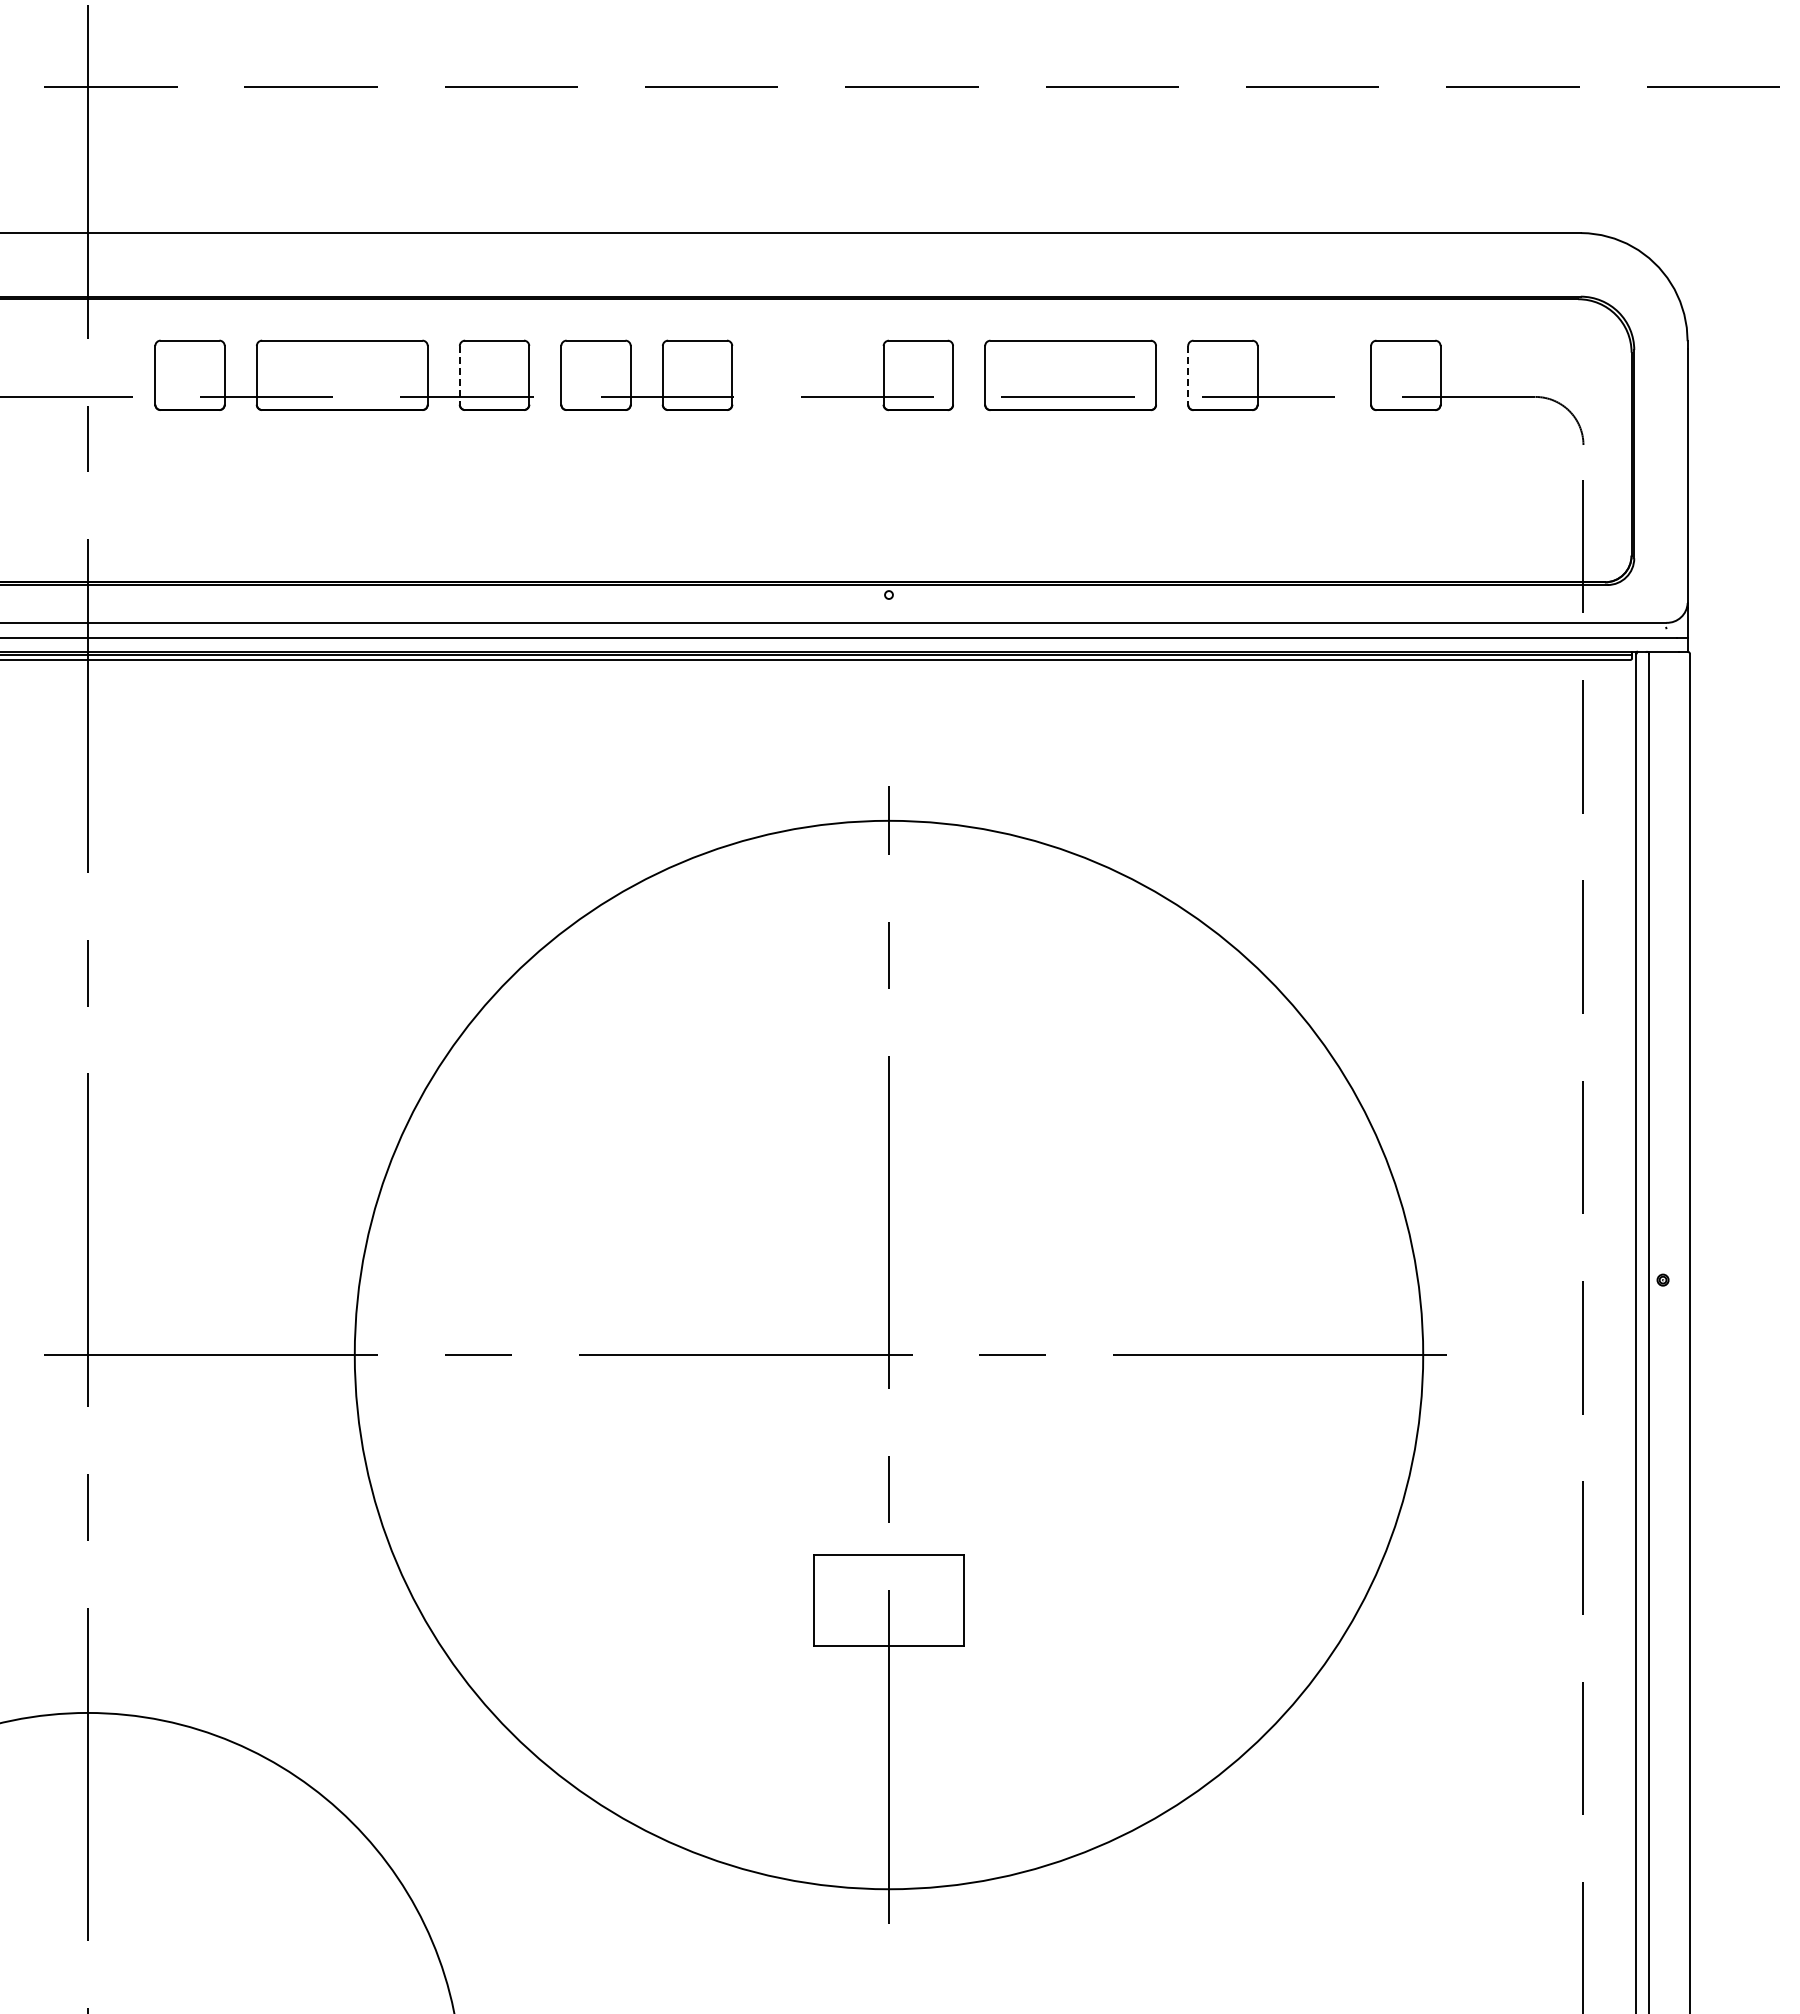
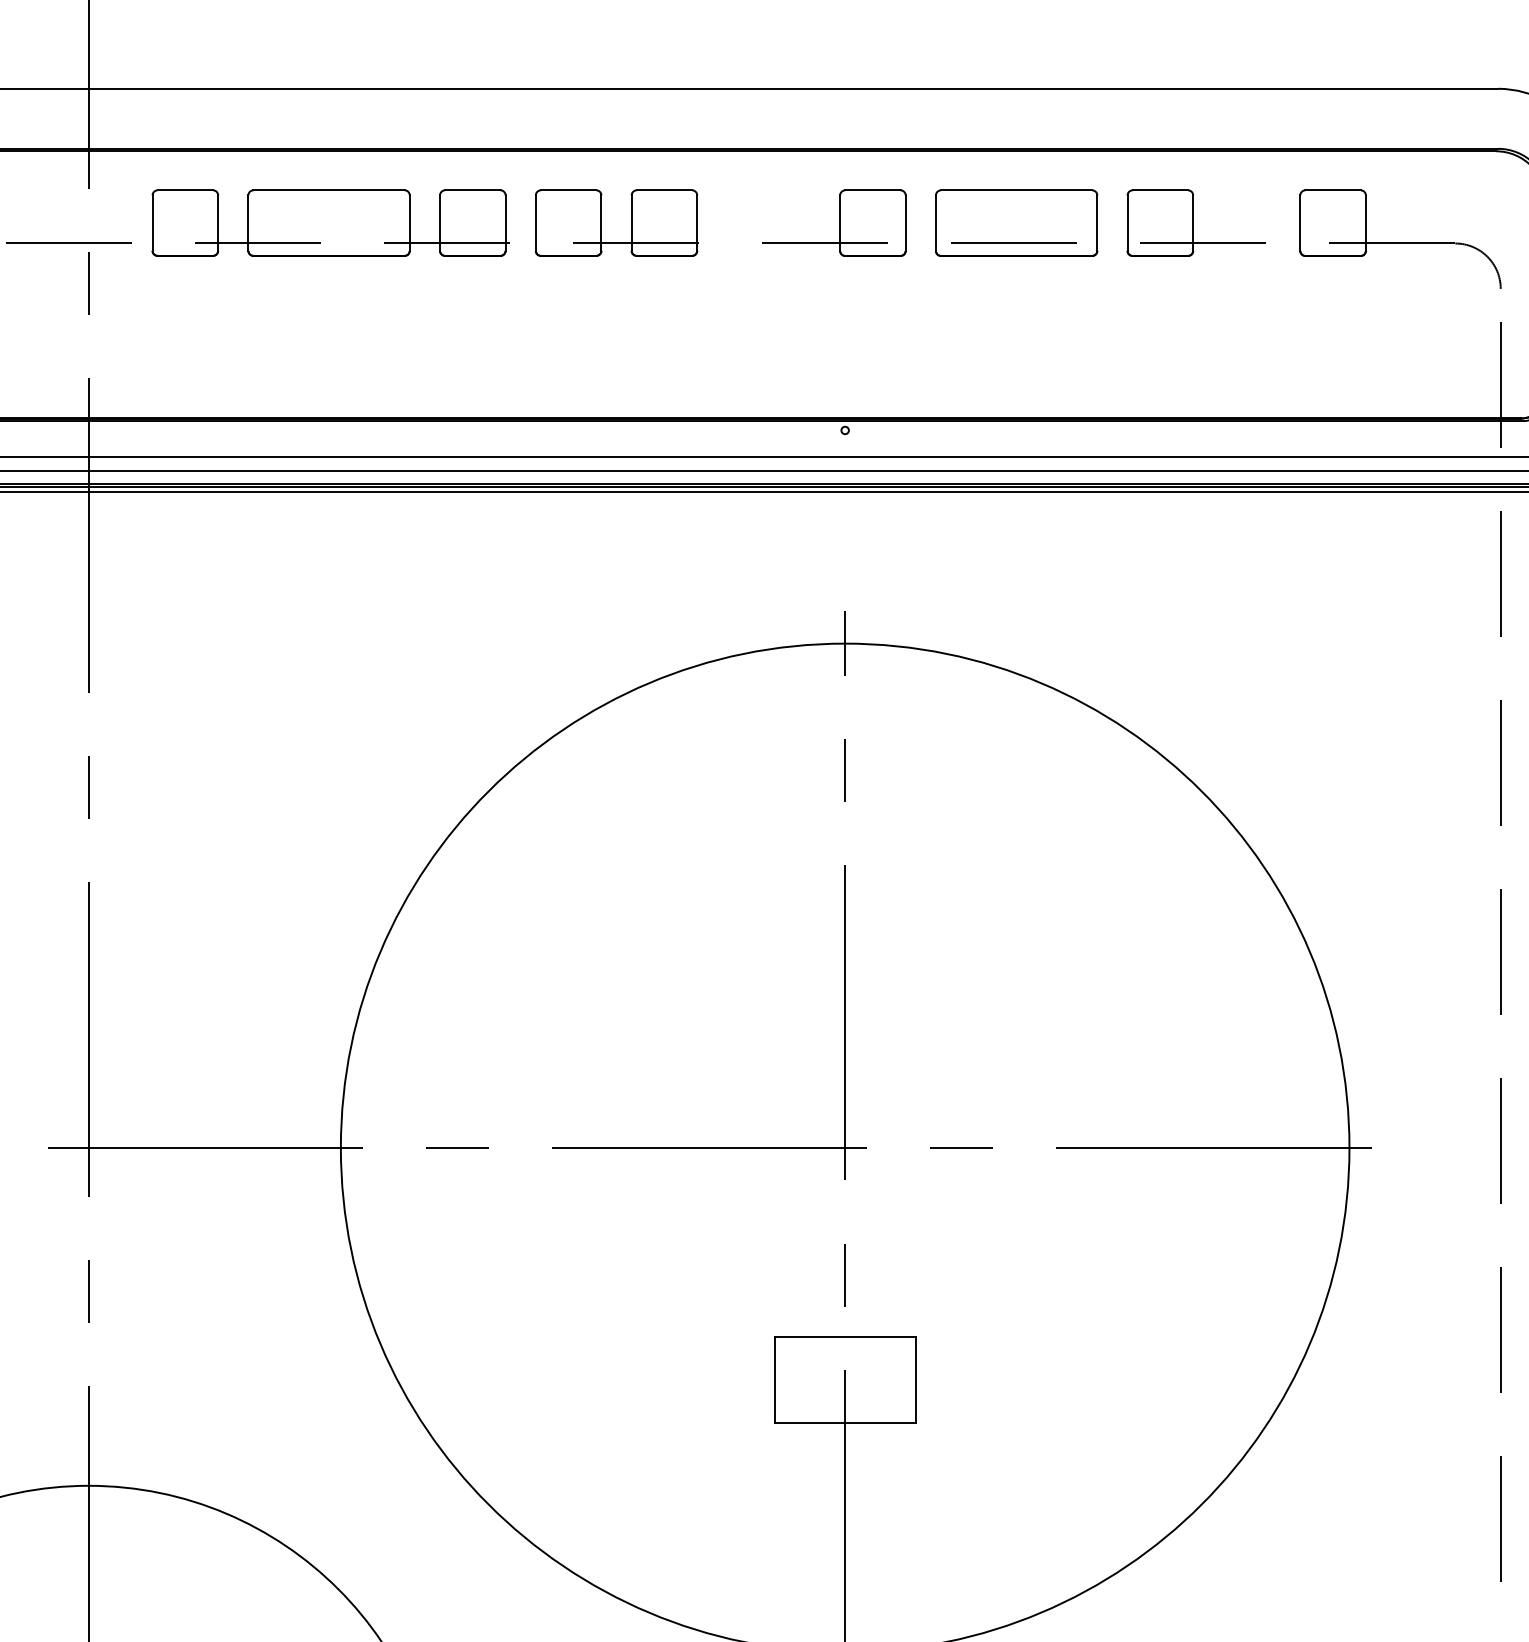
line: (459, 375) -> (439, 223), dashed -> solid
line: (1188, 375) -> (1127, 223), dashed -> solid

